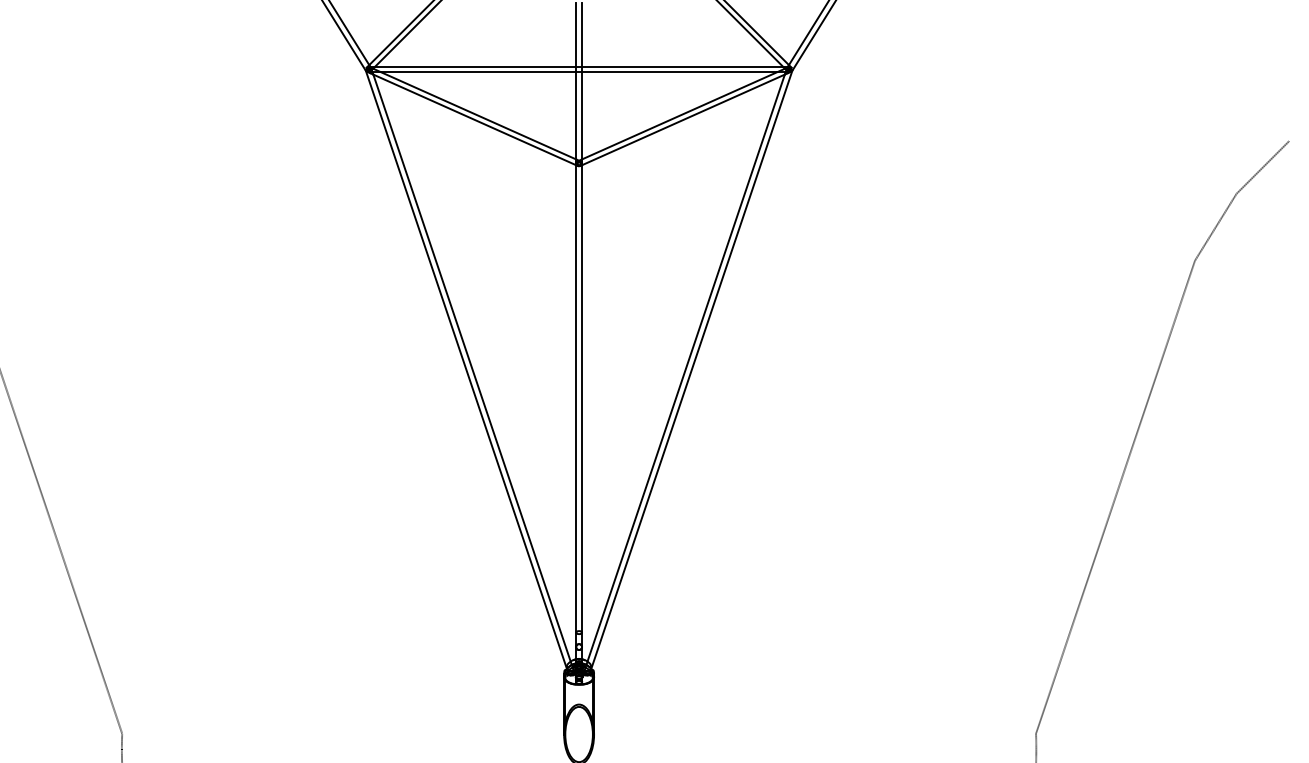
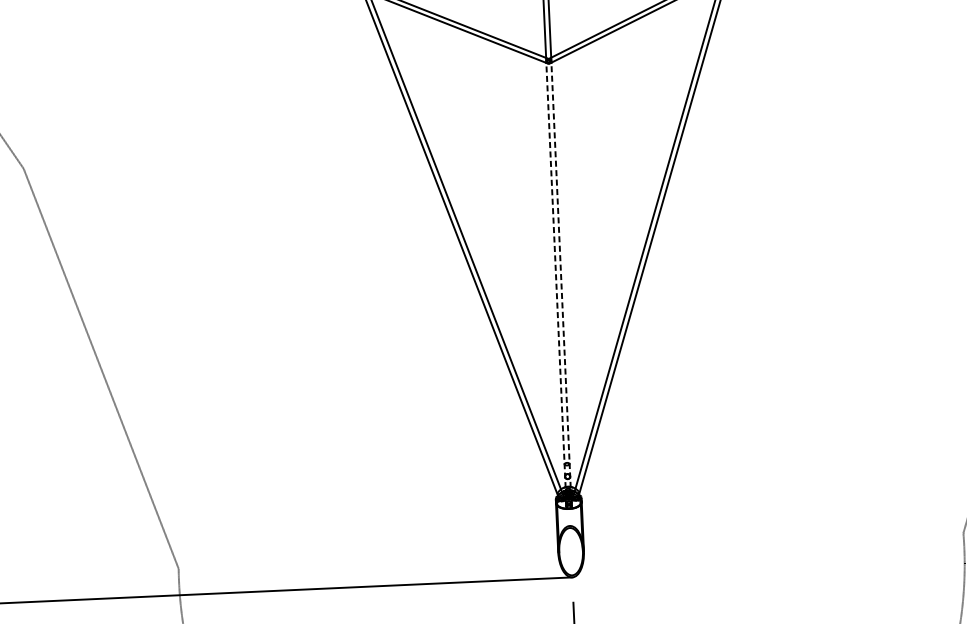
line: (576, 423) -> (556, 284), solid -> dashed
line: (582, 423) -> (561, 284), solid -> dashed

